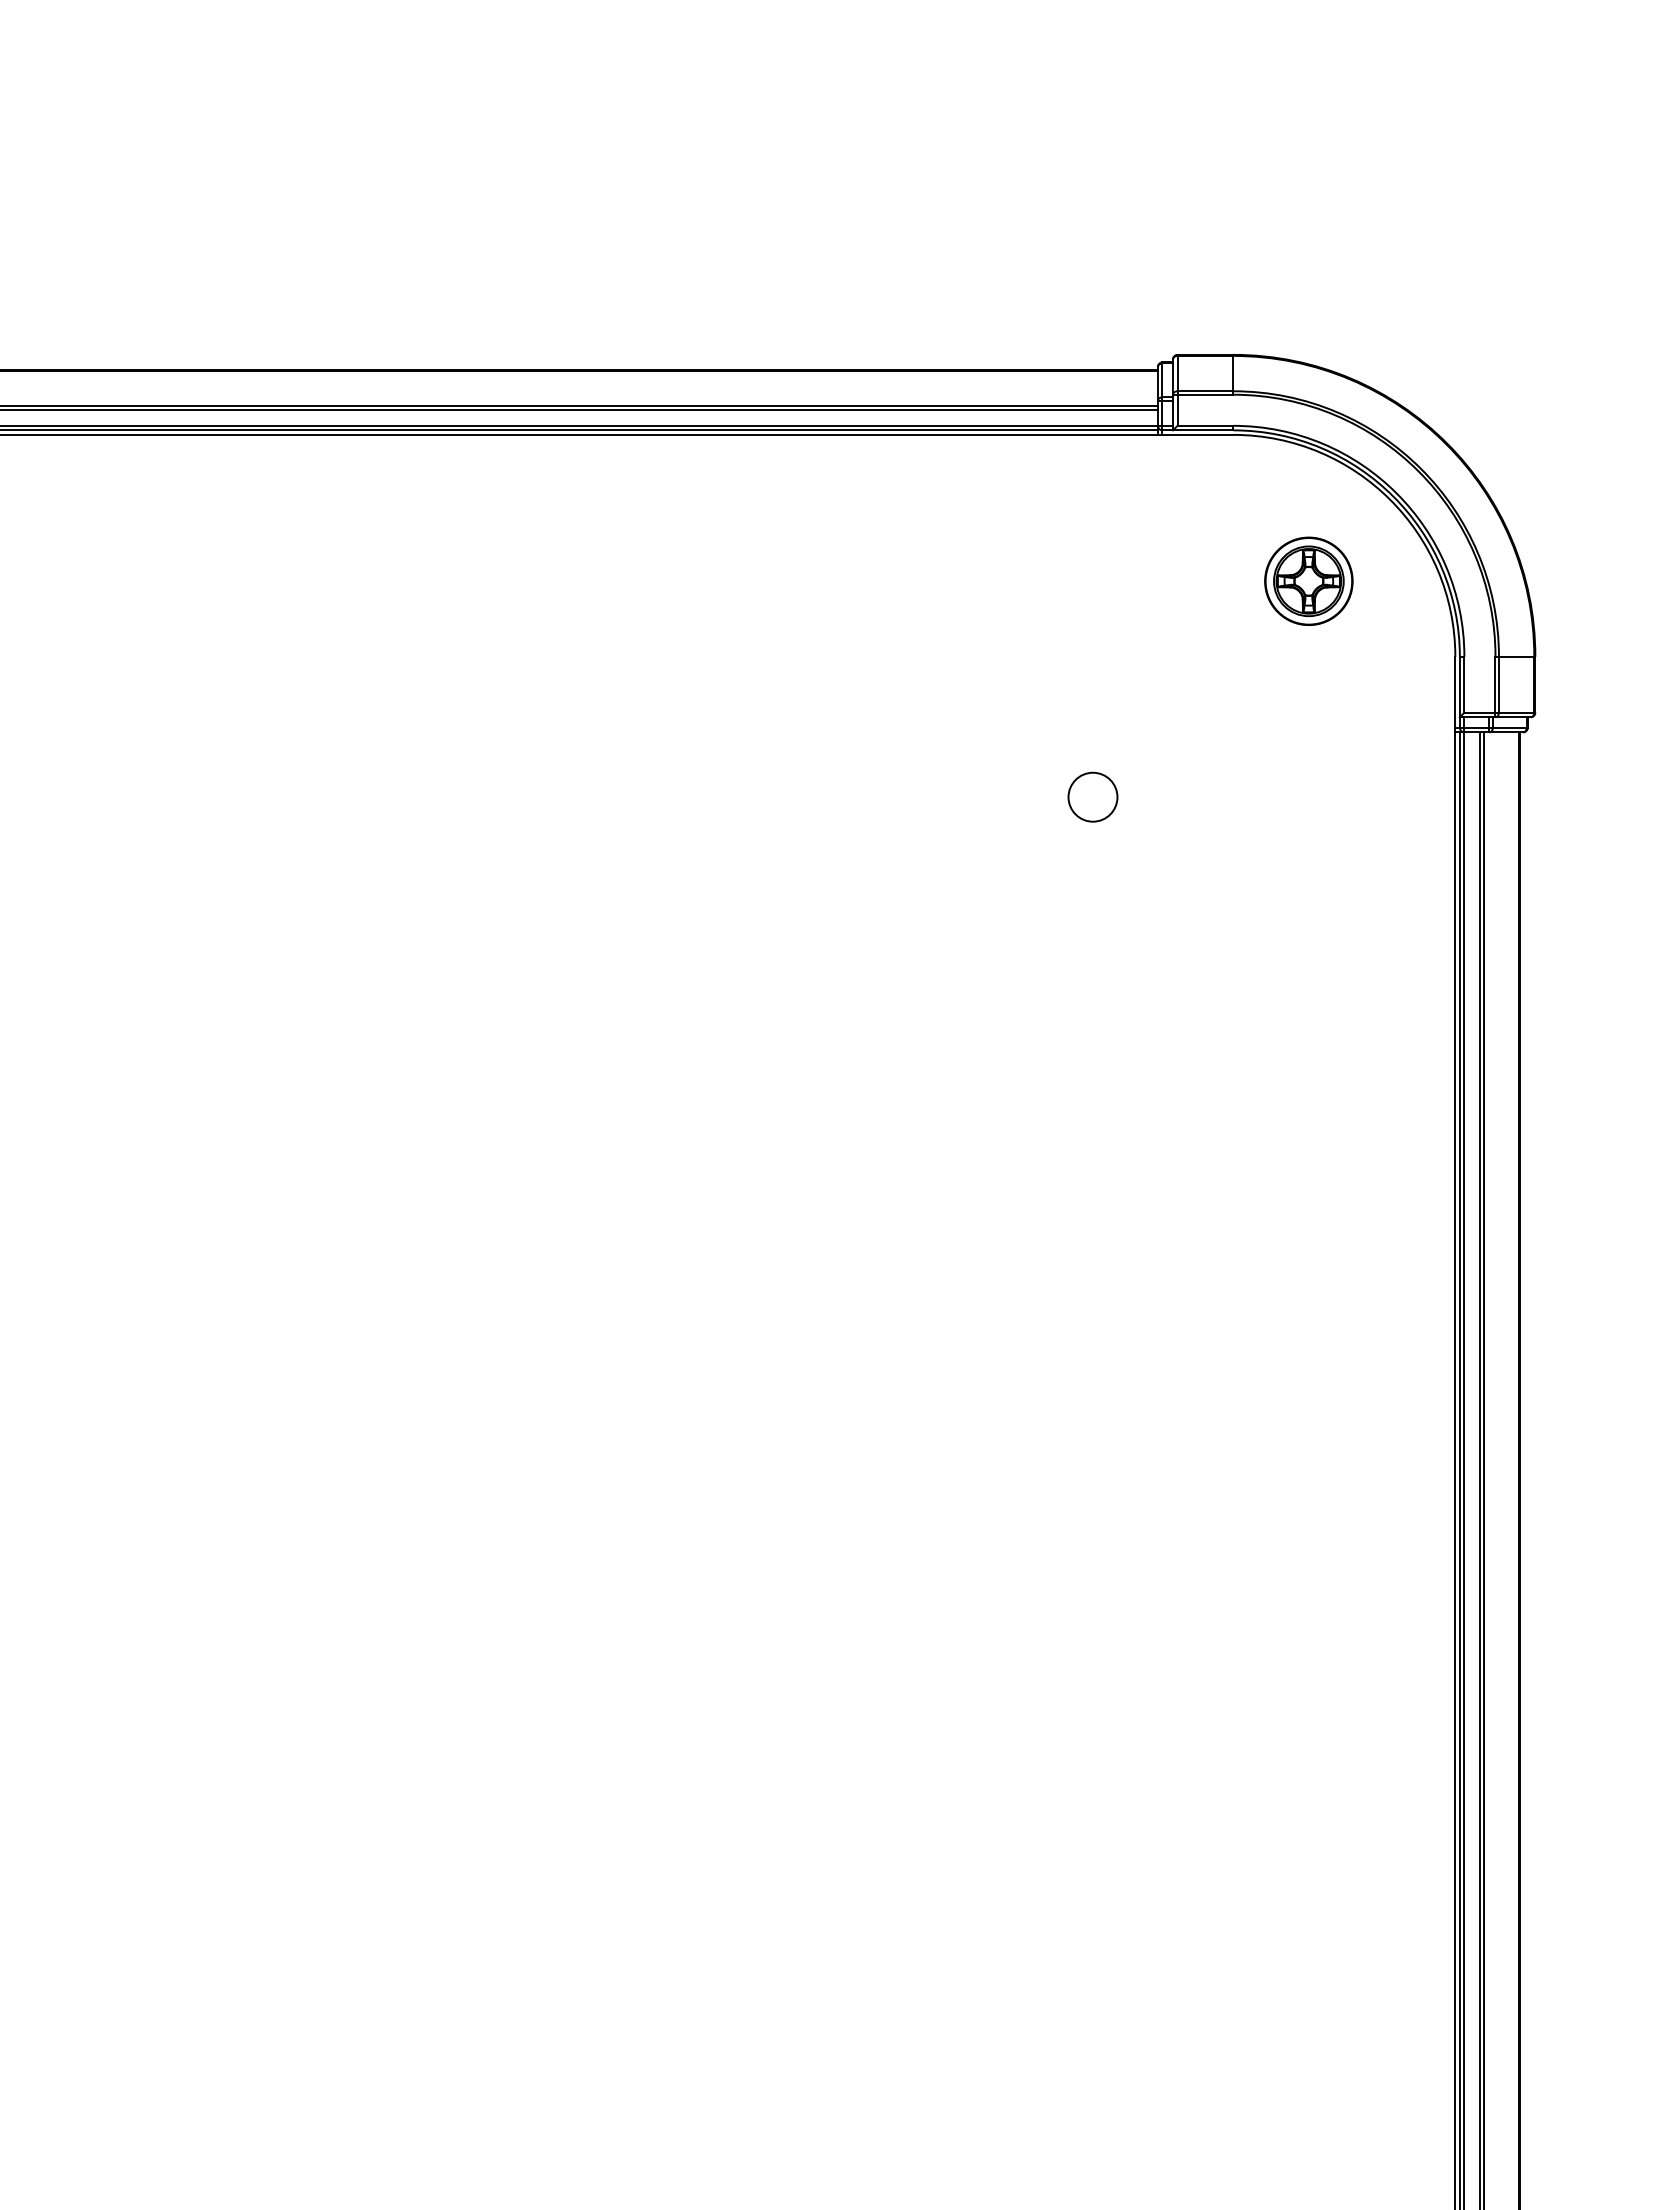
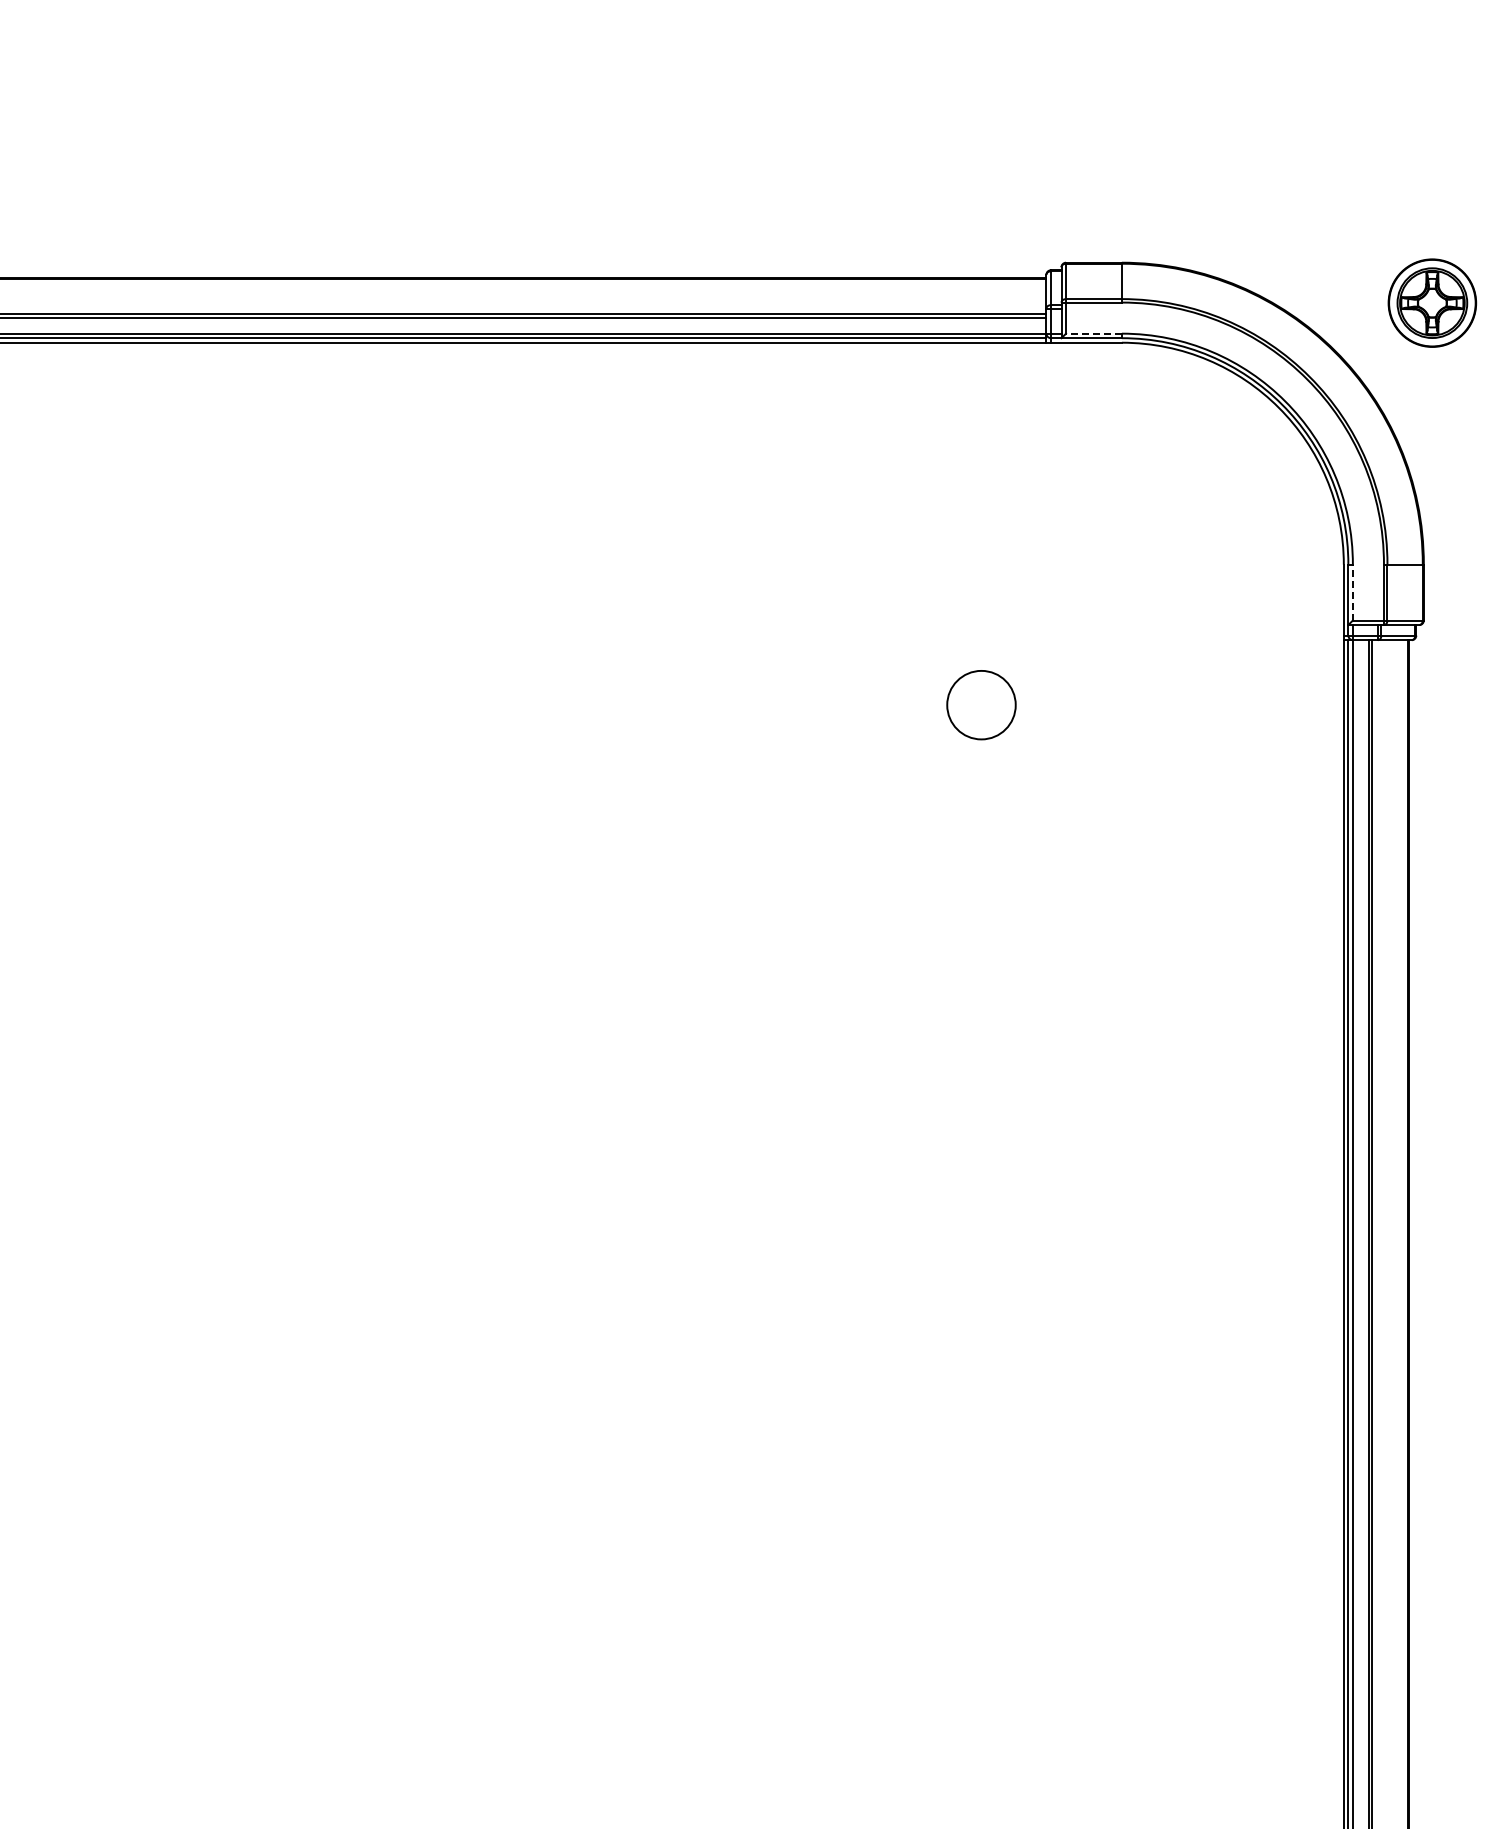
line: (1205, 425) -> (1094, 333), solid -> dashed
part: (1308, 580) -> (1432, 302), moved
line: (1464, 684) -> (1353, 592), solid -> dashed
circle: (1092, 796) -> (981, 704), size x1.4

